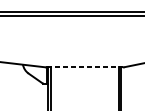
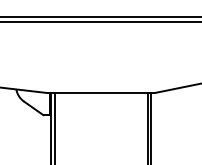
line: (85, 67) -> (101, 93), dashed -> solid

